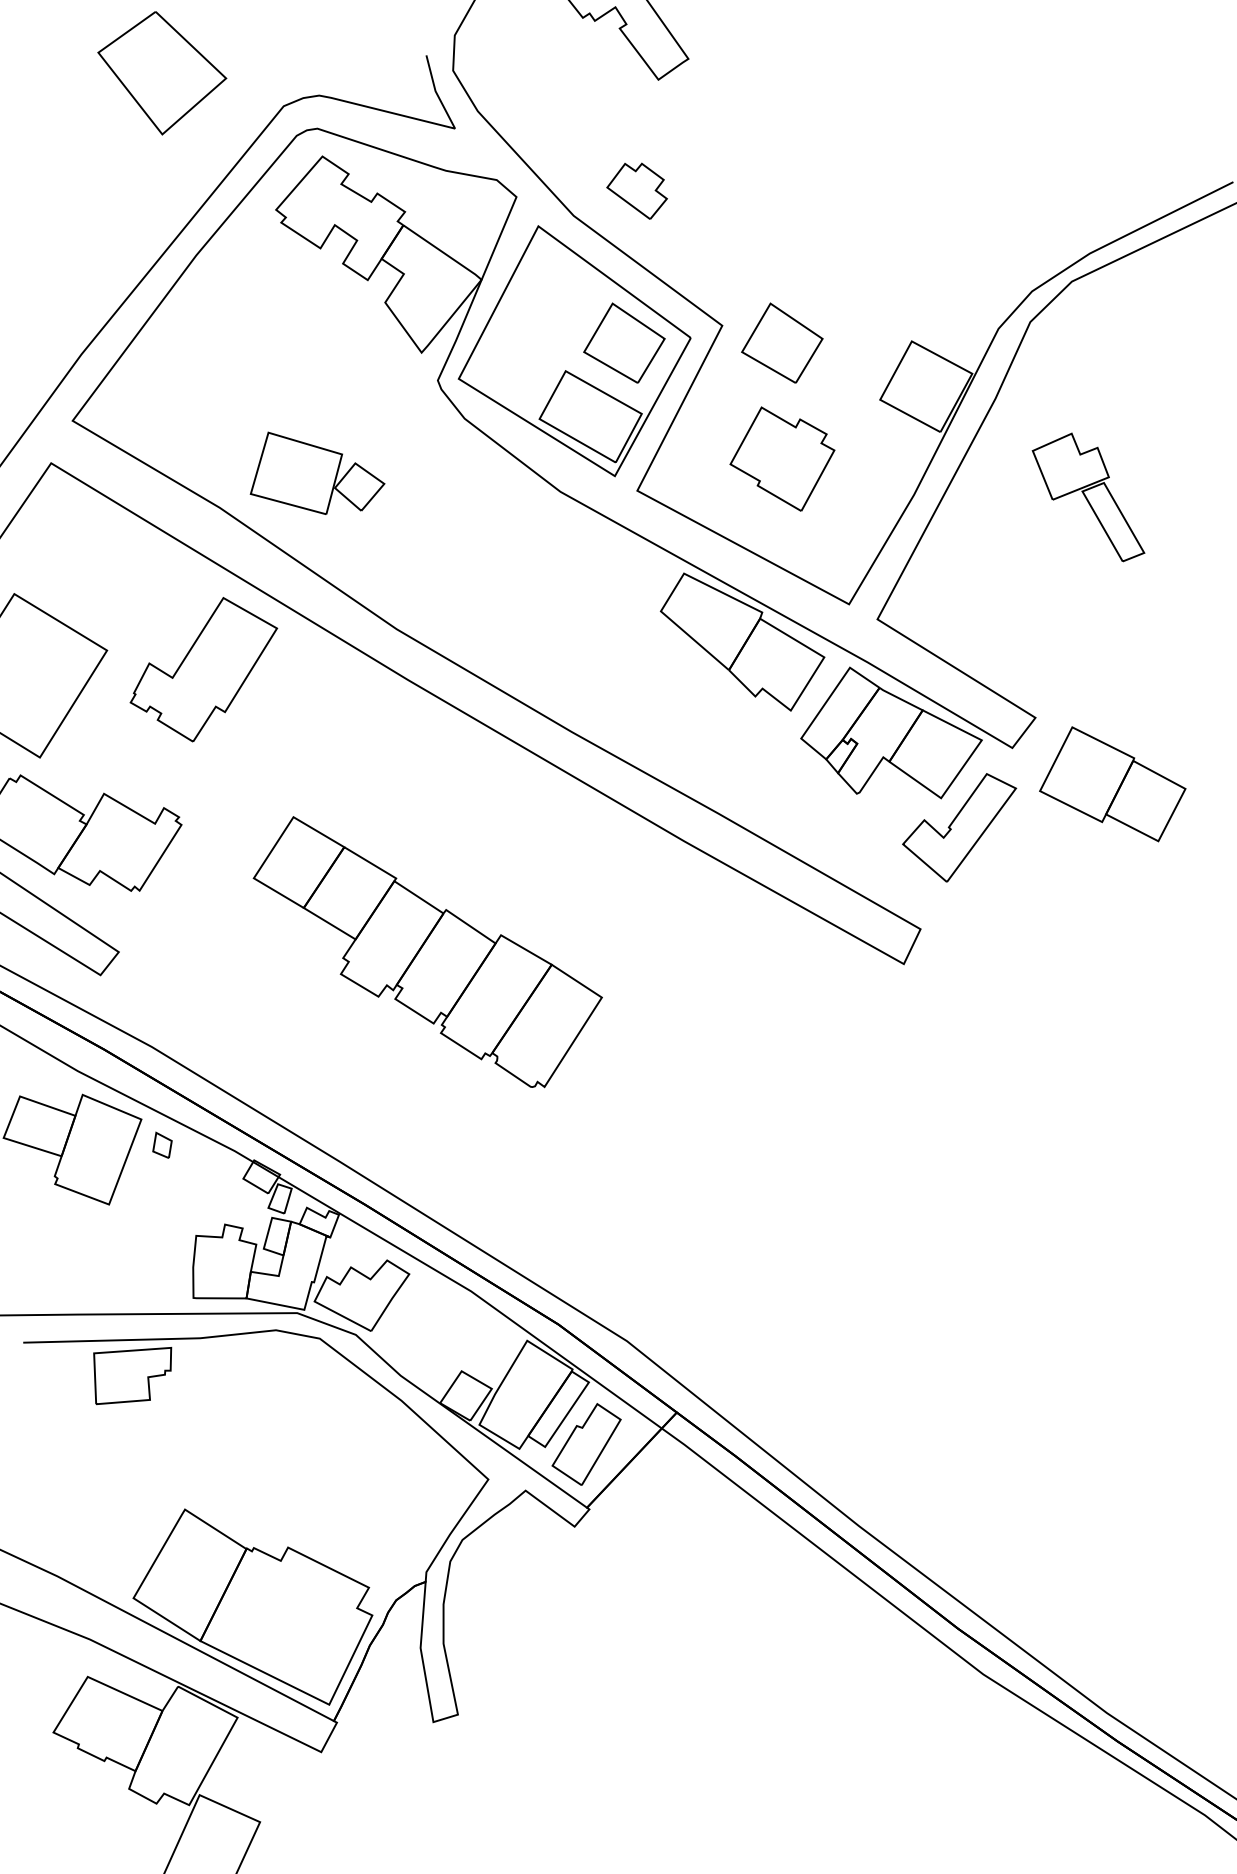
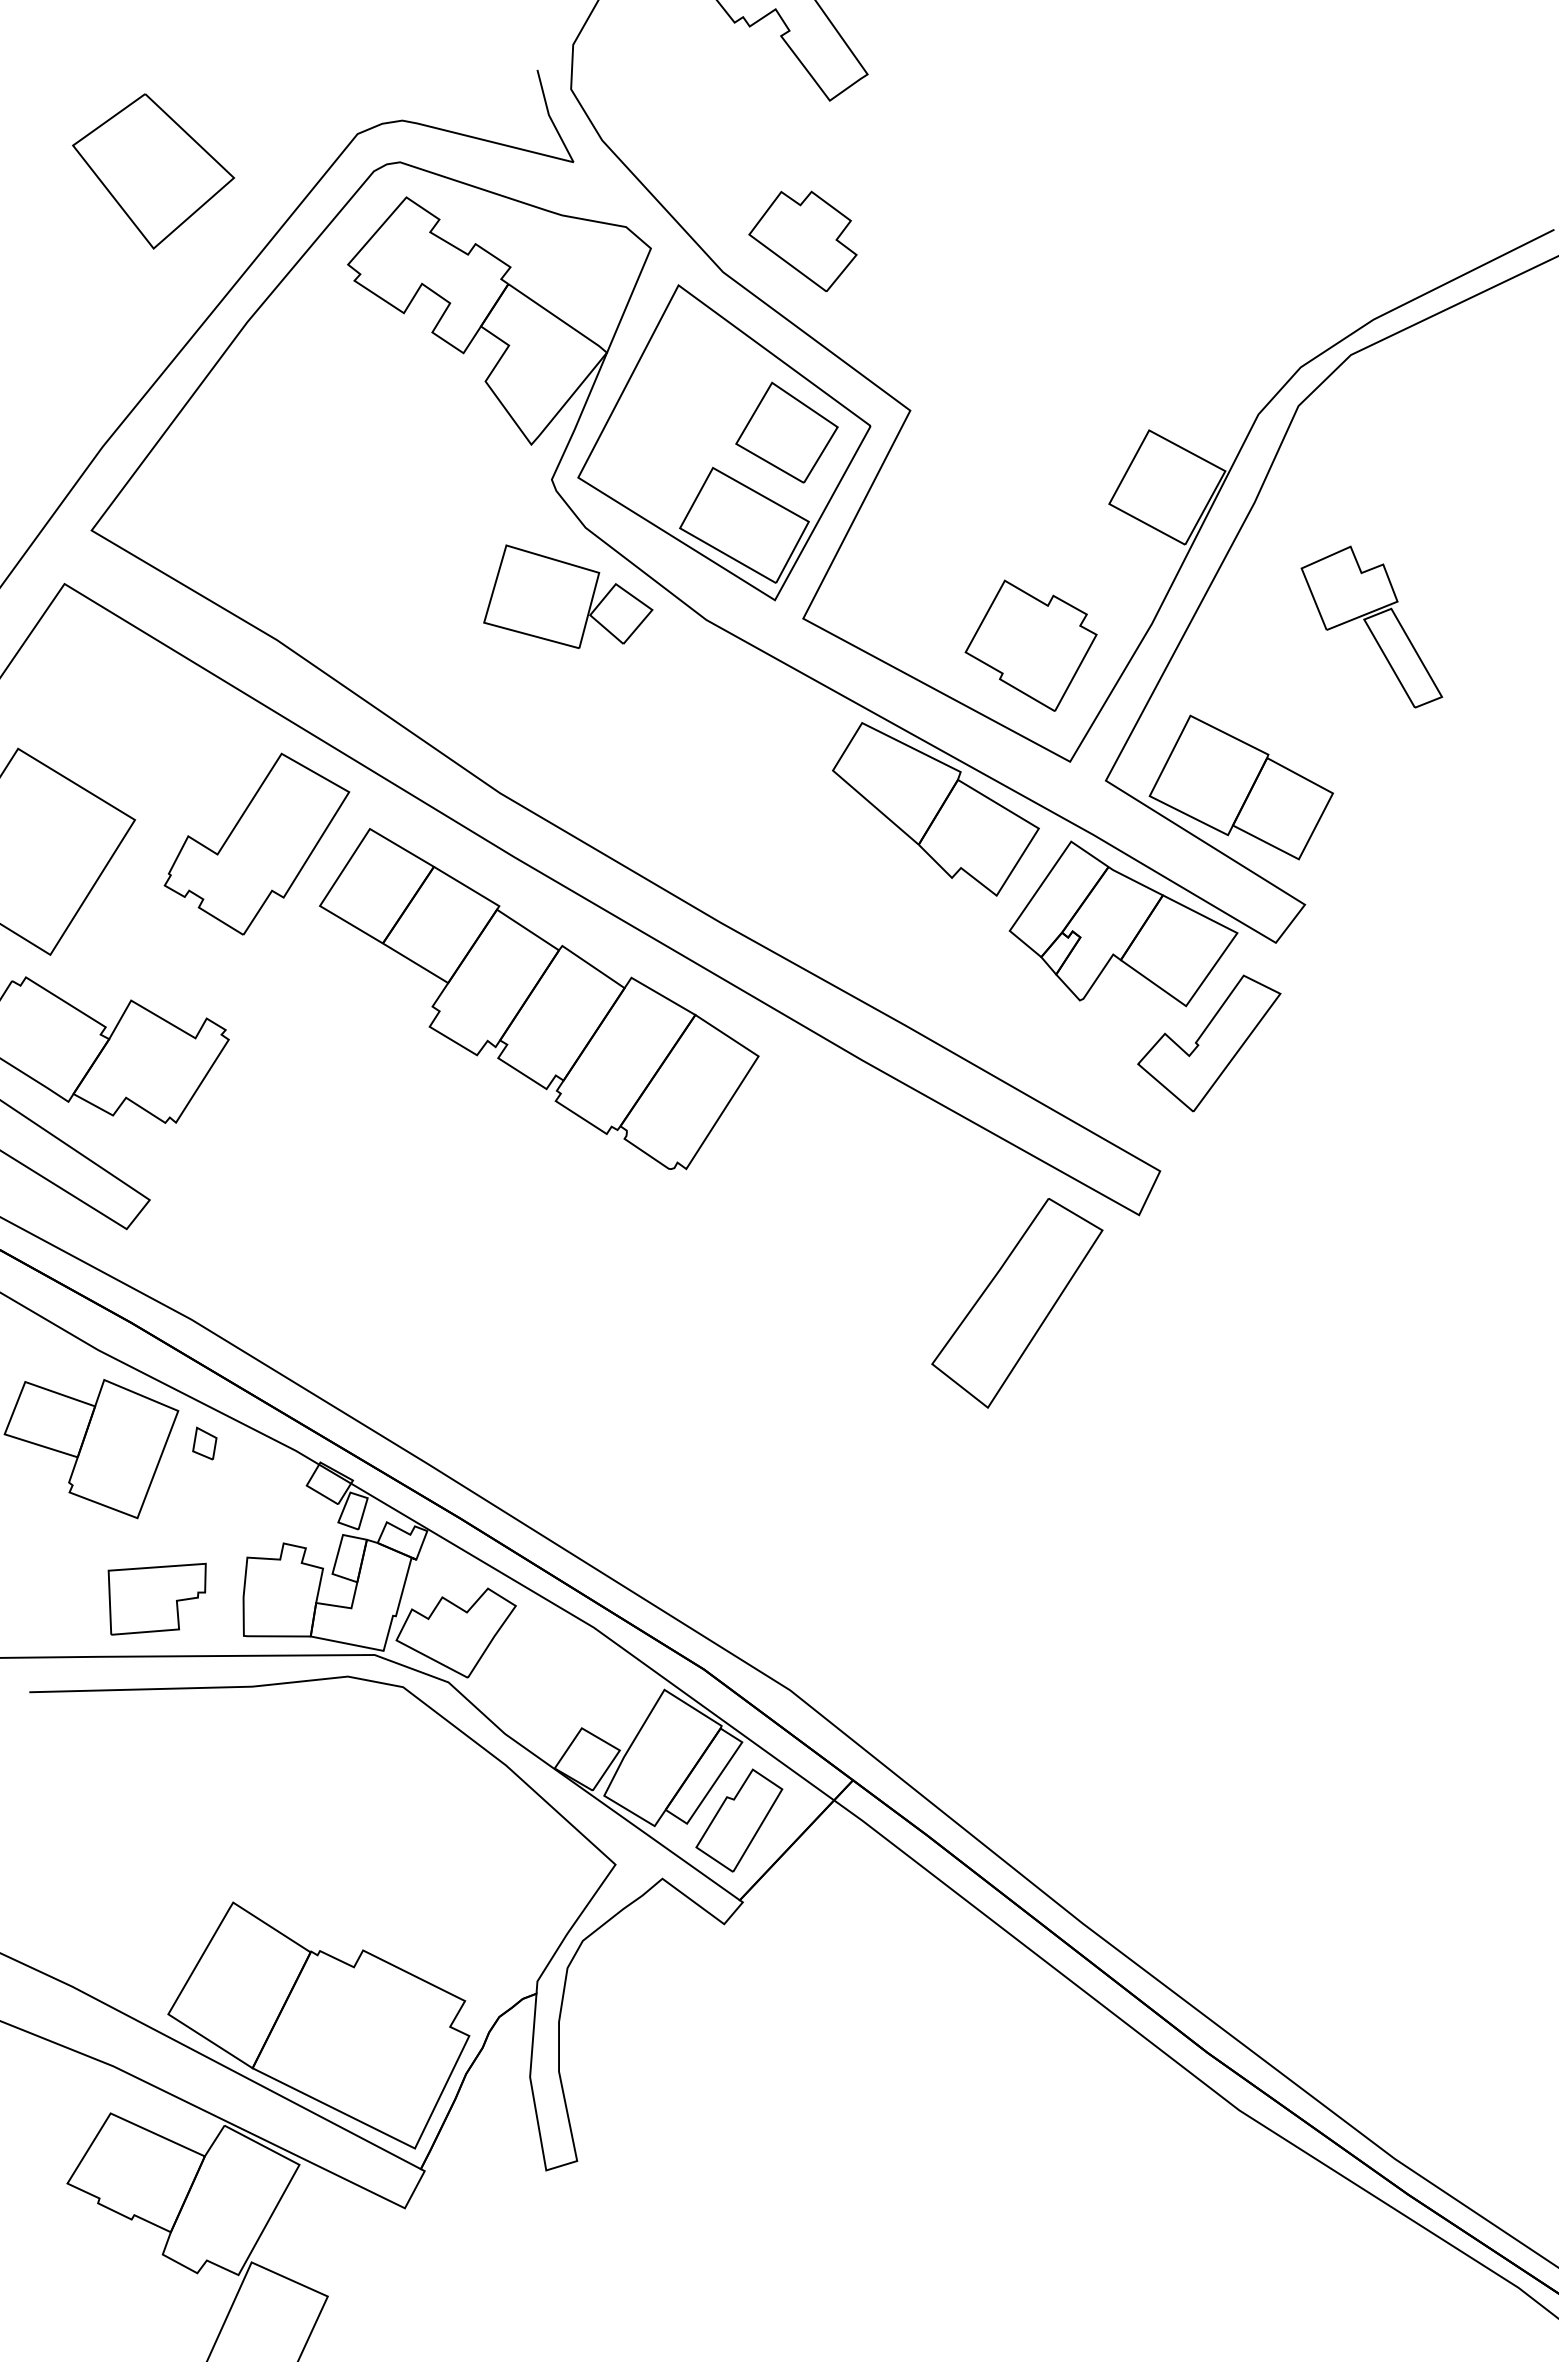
part: (162, 73) -> (153, 171), moved
part: (636, 190) -> (802, 240), size x1.43
part: (781, 343) -> (985, 432), removed
part: (781, 458) -> (1030, 645), moved
part: (317, 473) -> (568, 596), moved
part: (1112, 784) -> (1240, 787), moved
part: (428, 952) -> (539, 999), moved
part: (807, 1034) -> (1017, 1303), added
part: (132, 1375) -> (156, 1598), moved

